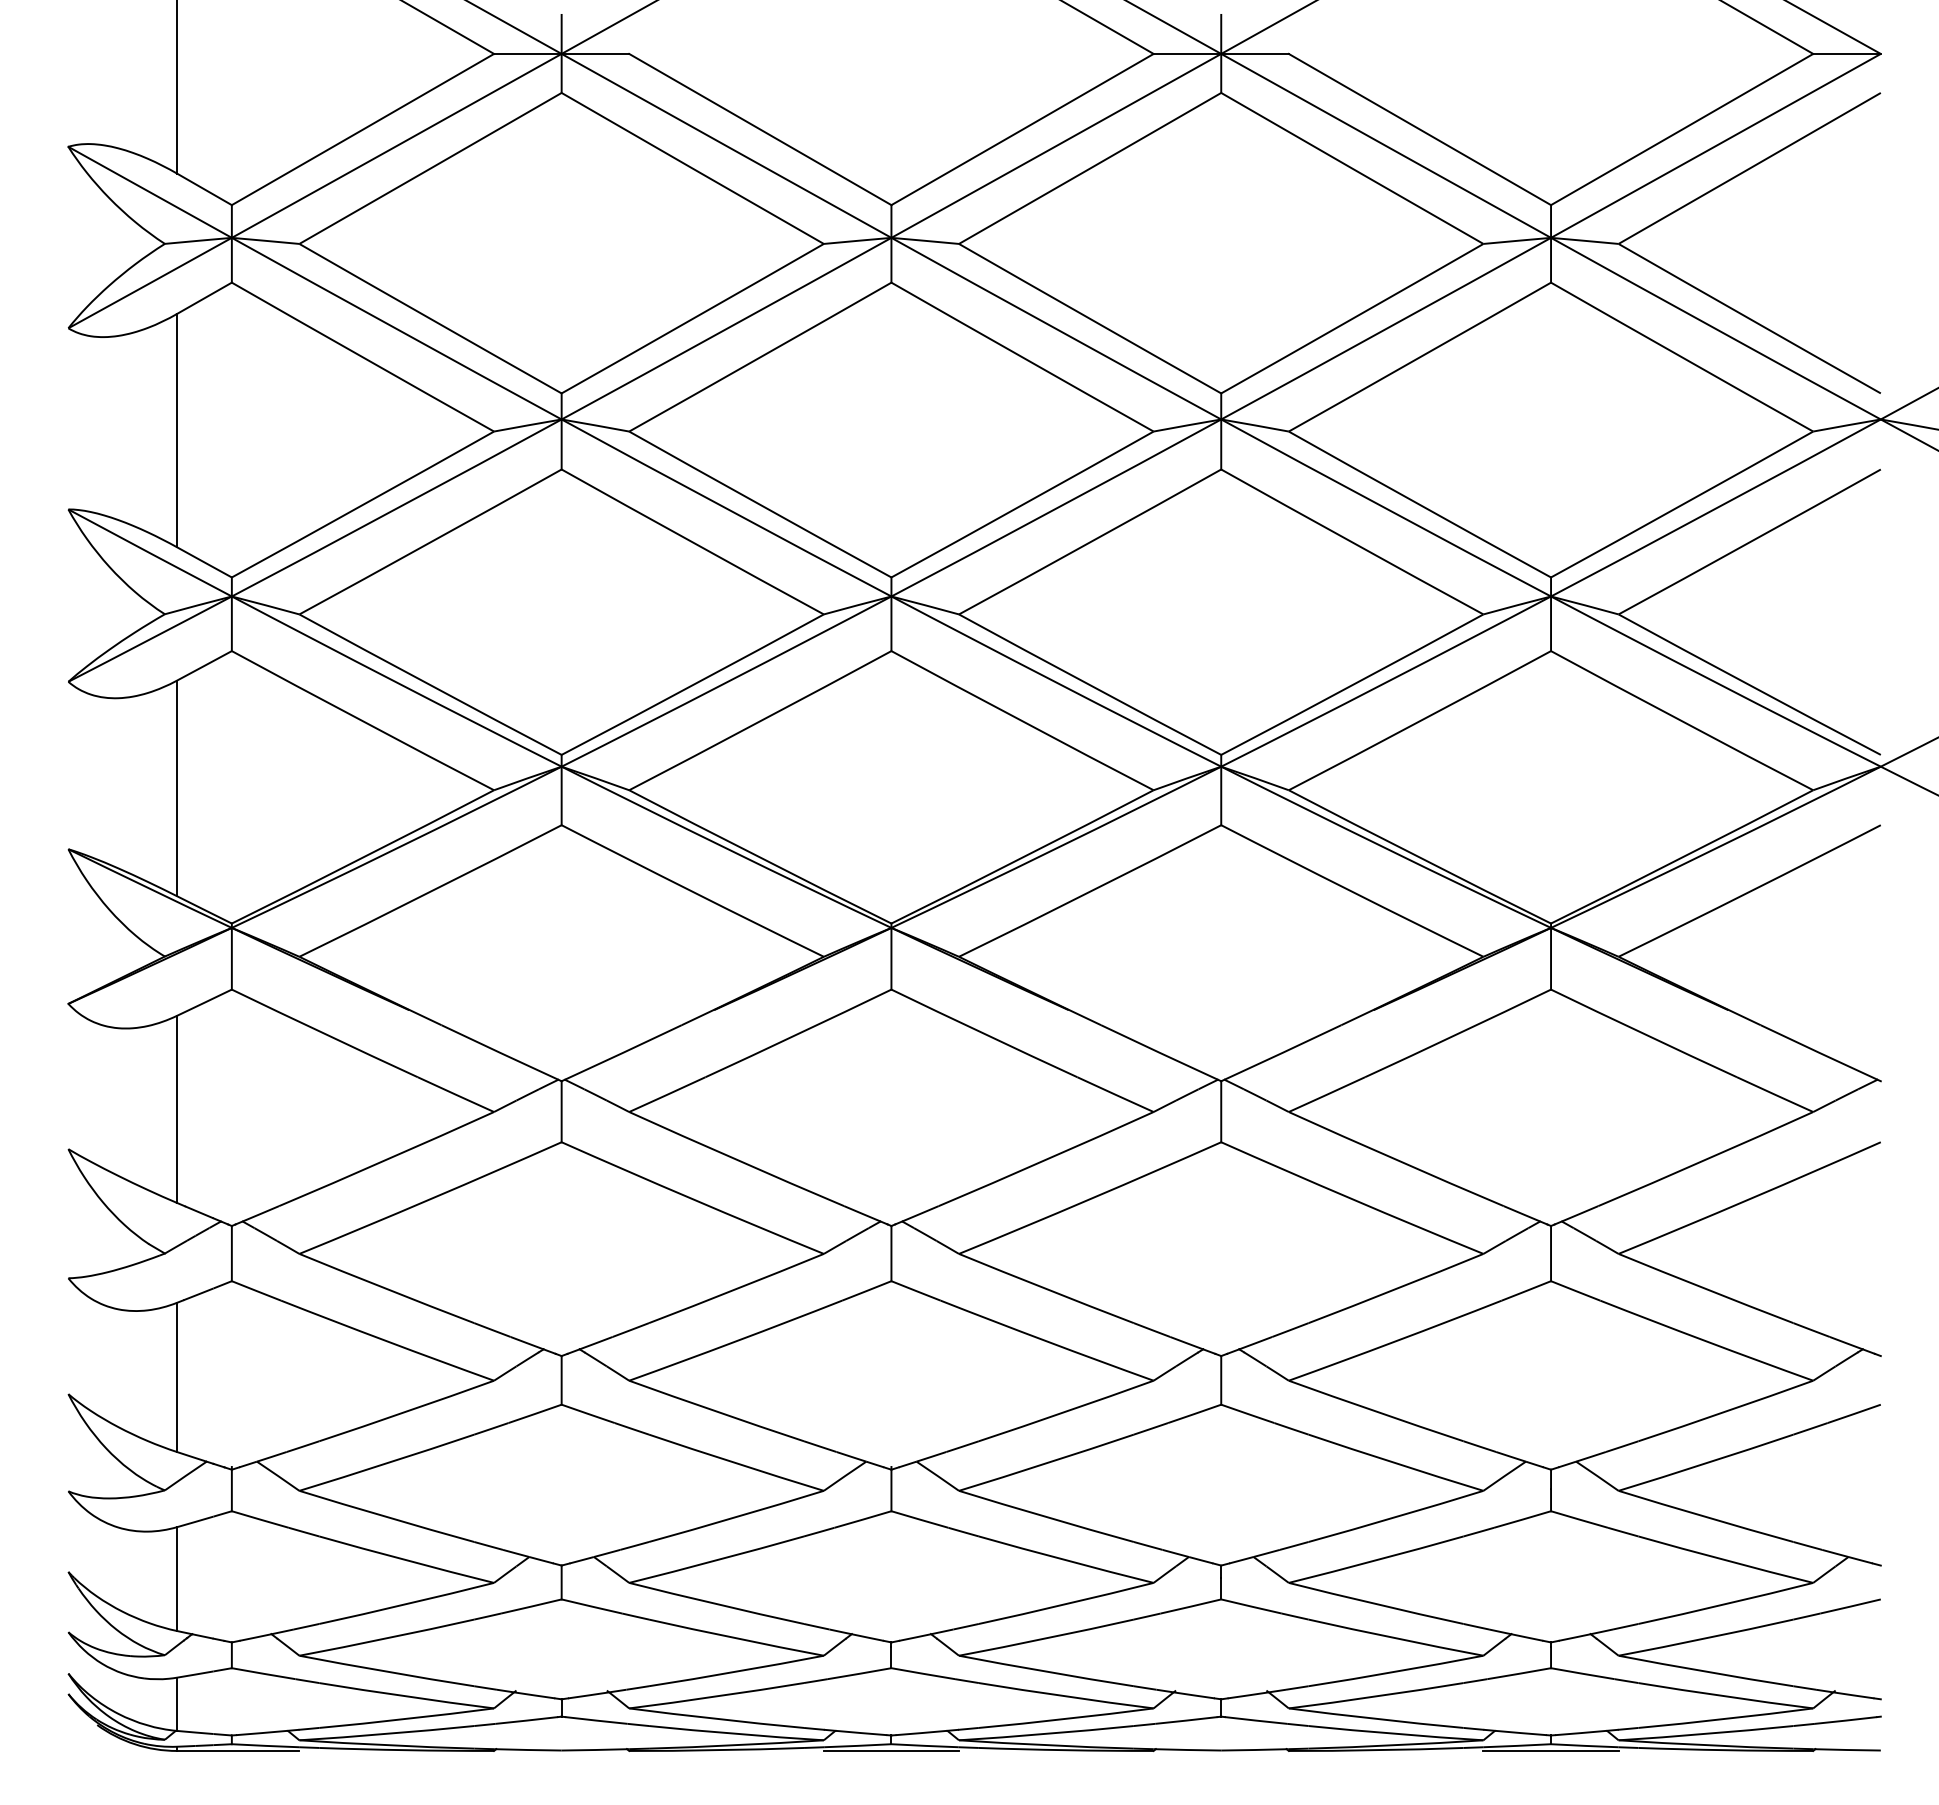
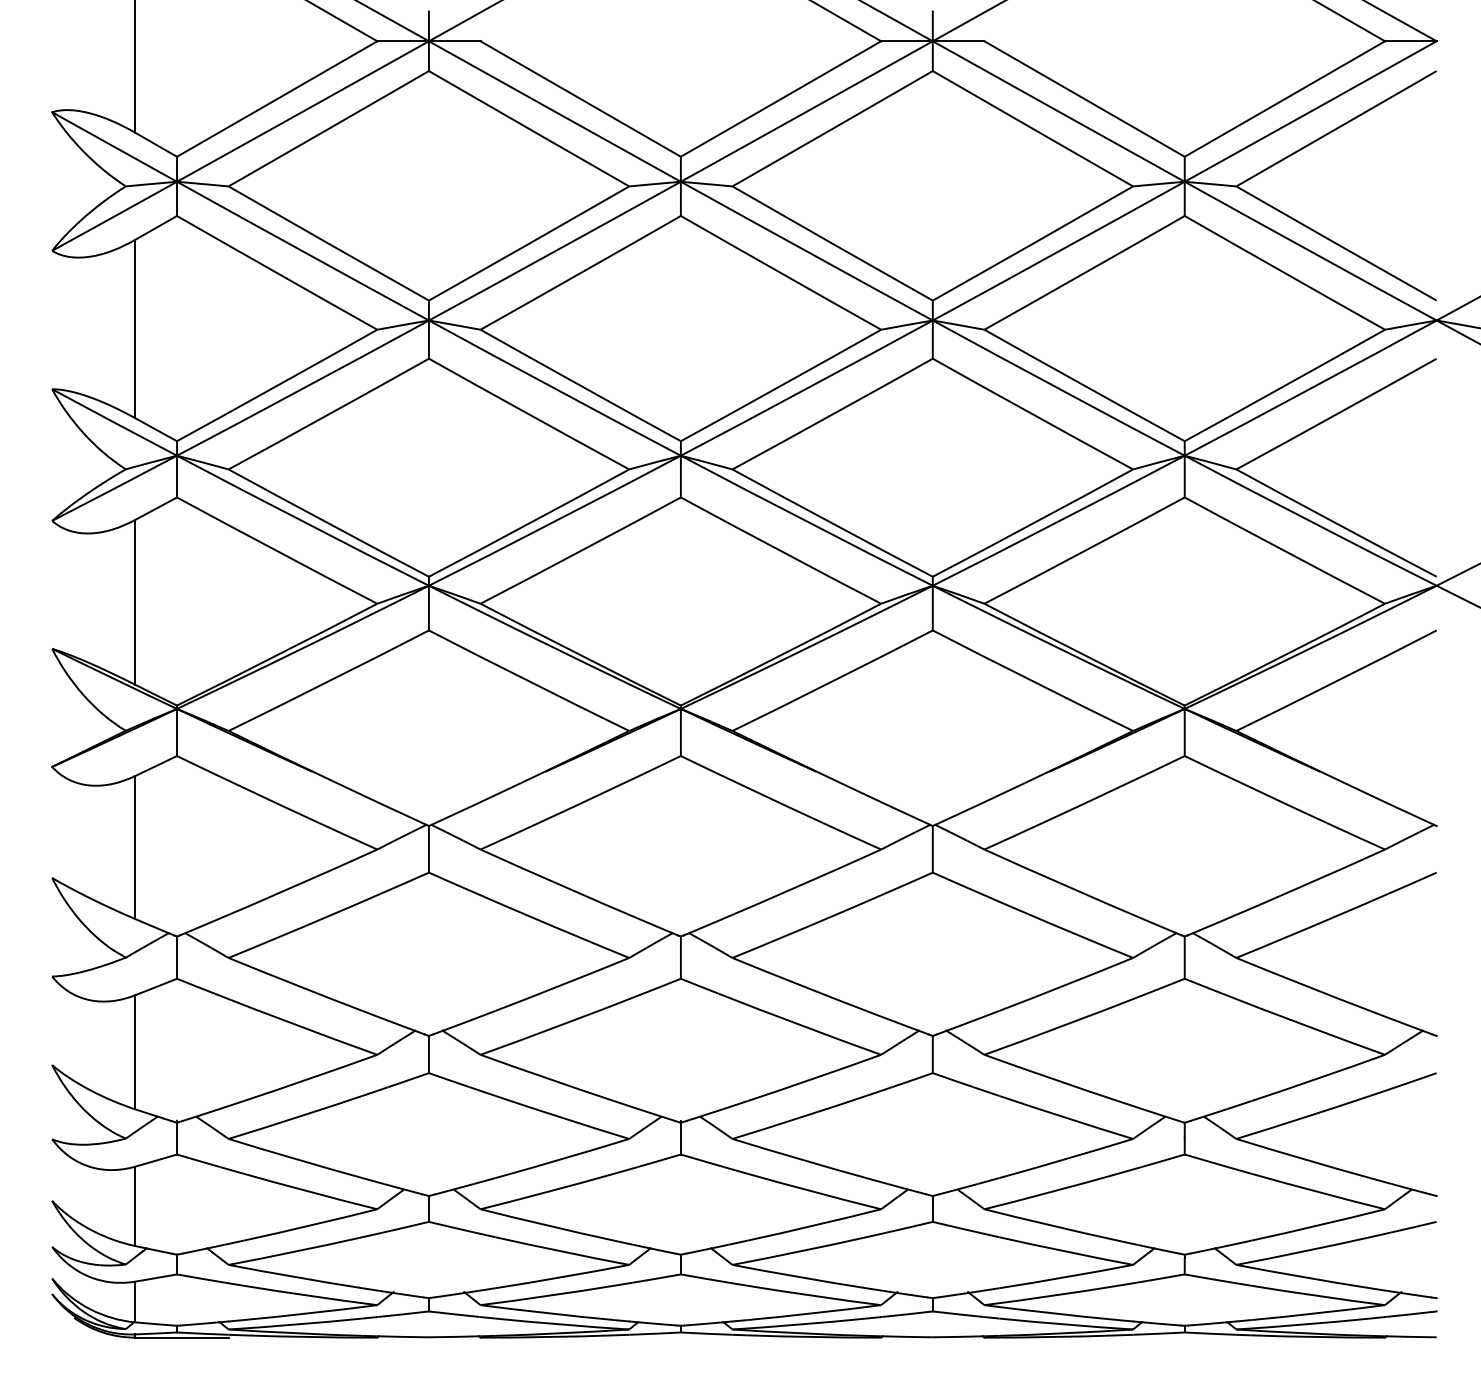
line: (891, 1750) -> (680, 1337), removed
line: (1550, 1750) -> (1184, 1337), removed

